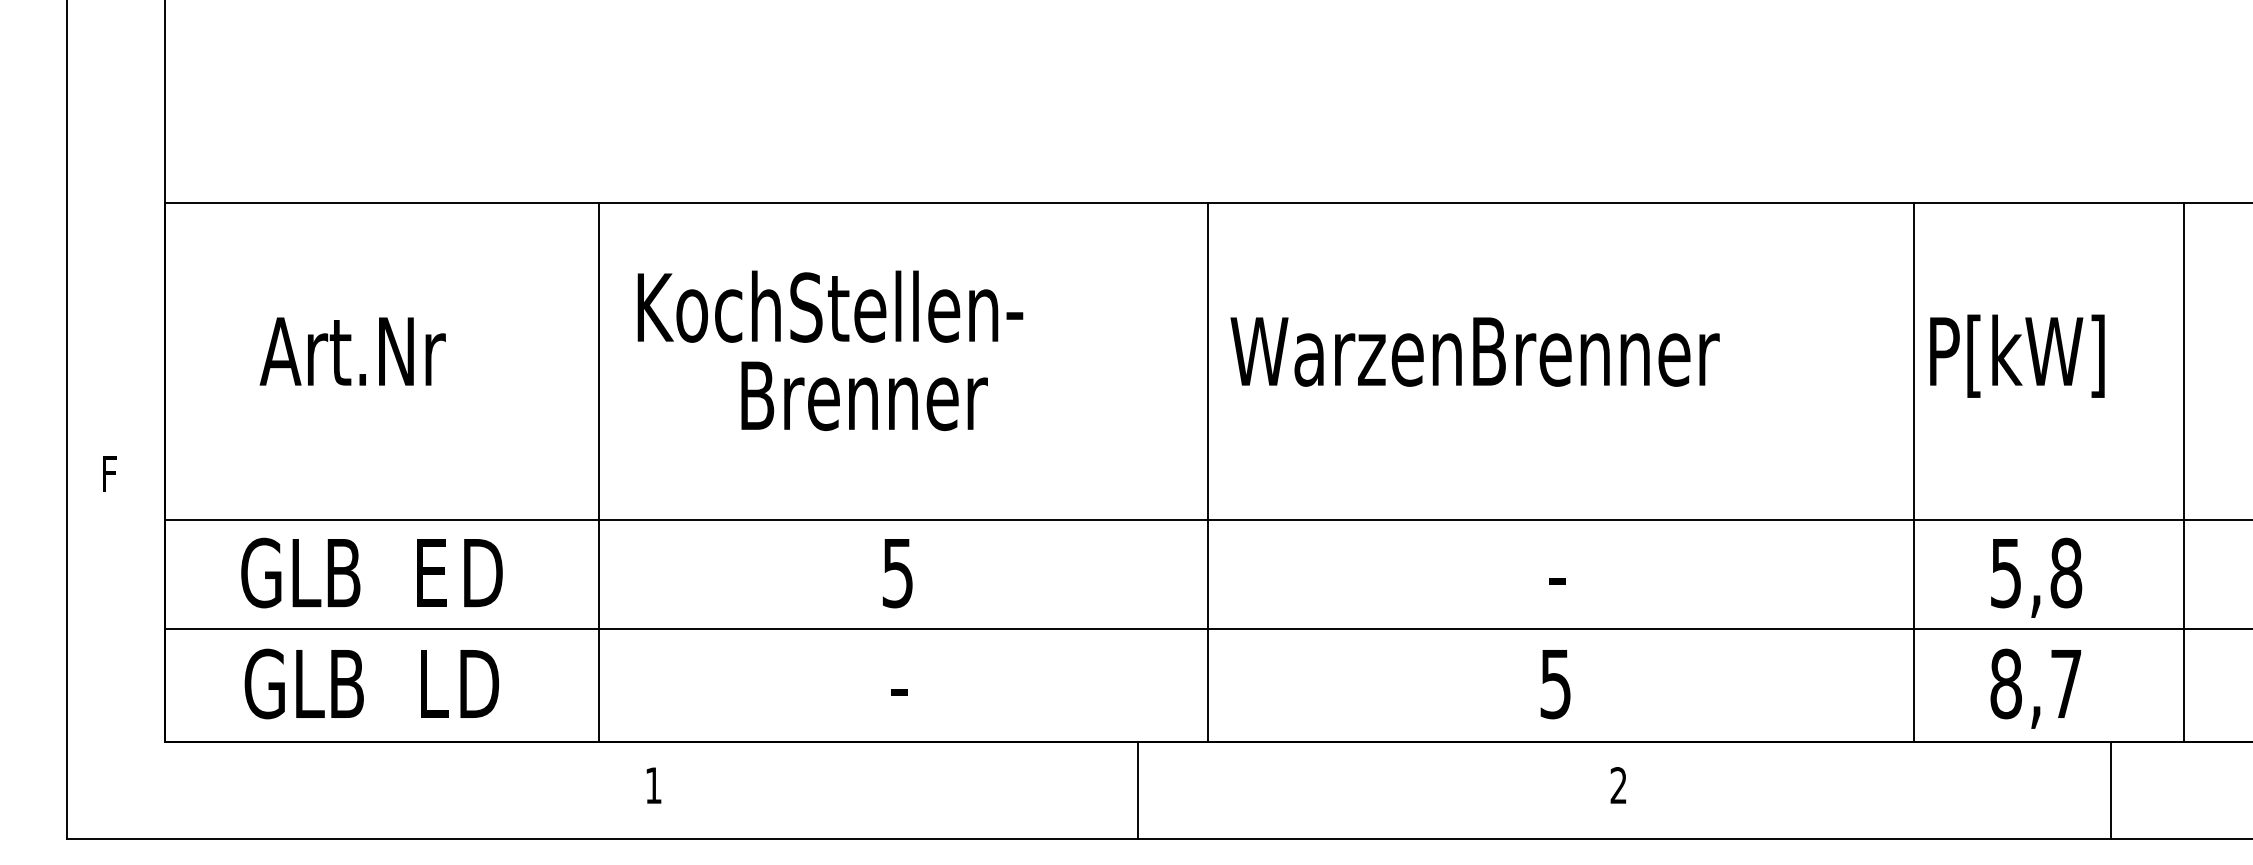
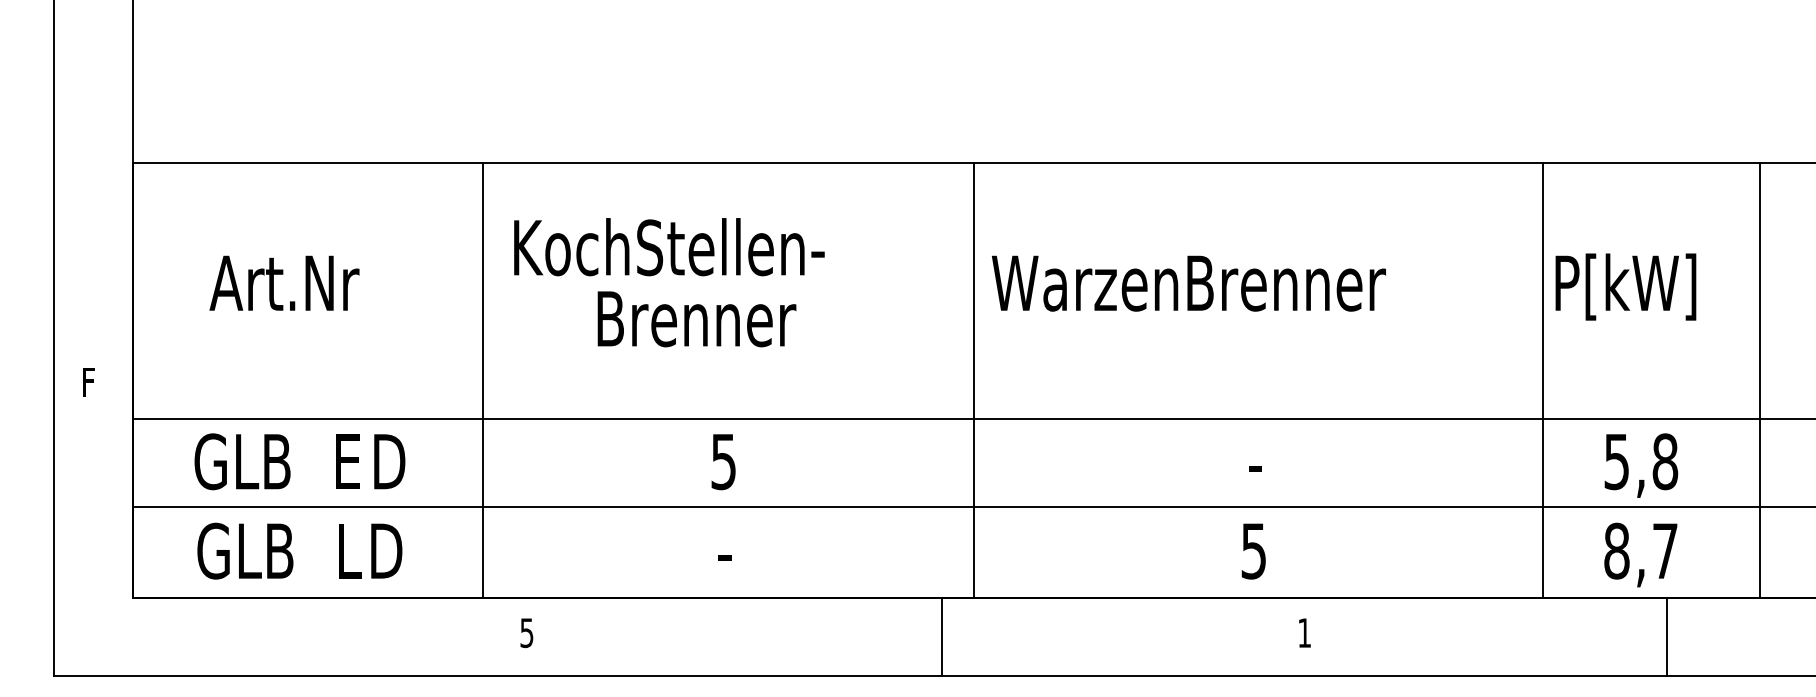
text: (1618, 784) -> (1304, 632), 2 -> 1
text: (653, 786) -> (526, 633), 1 -> 5
line: (1138, 789) -> (942, 636), moved
line: (2111, 789) -> (1667, 636), moved

